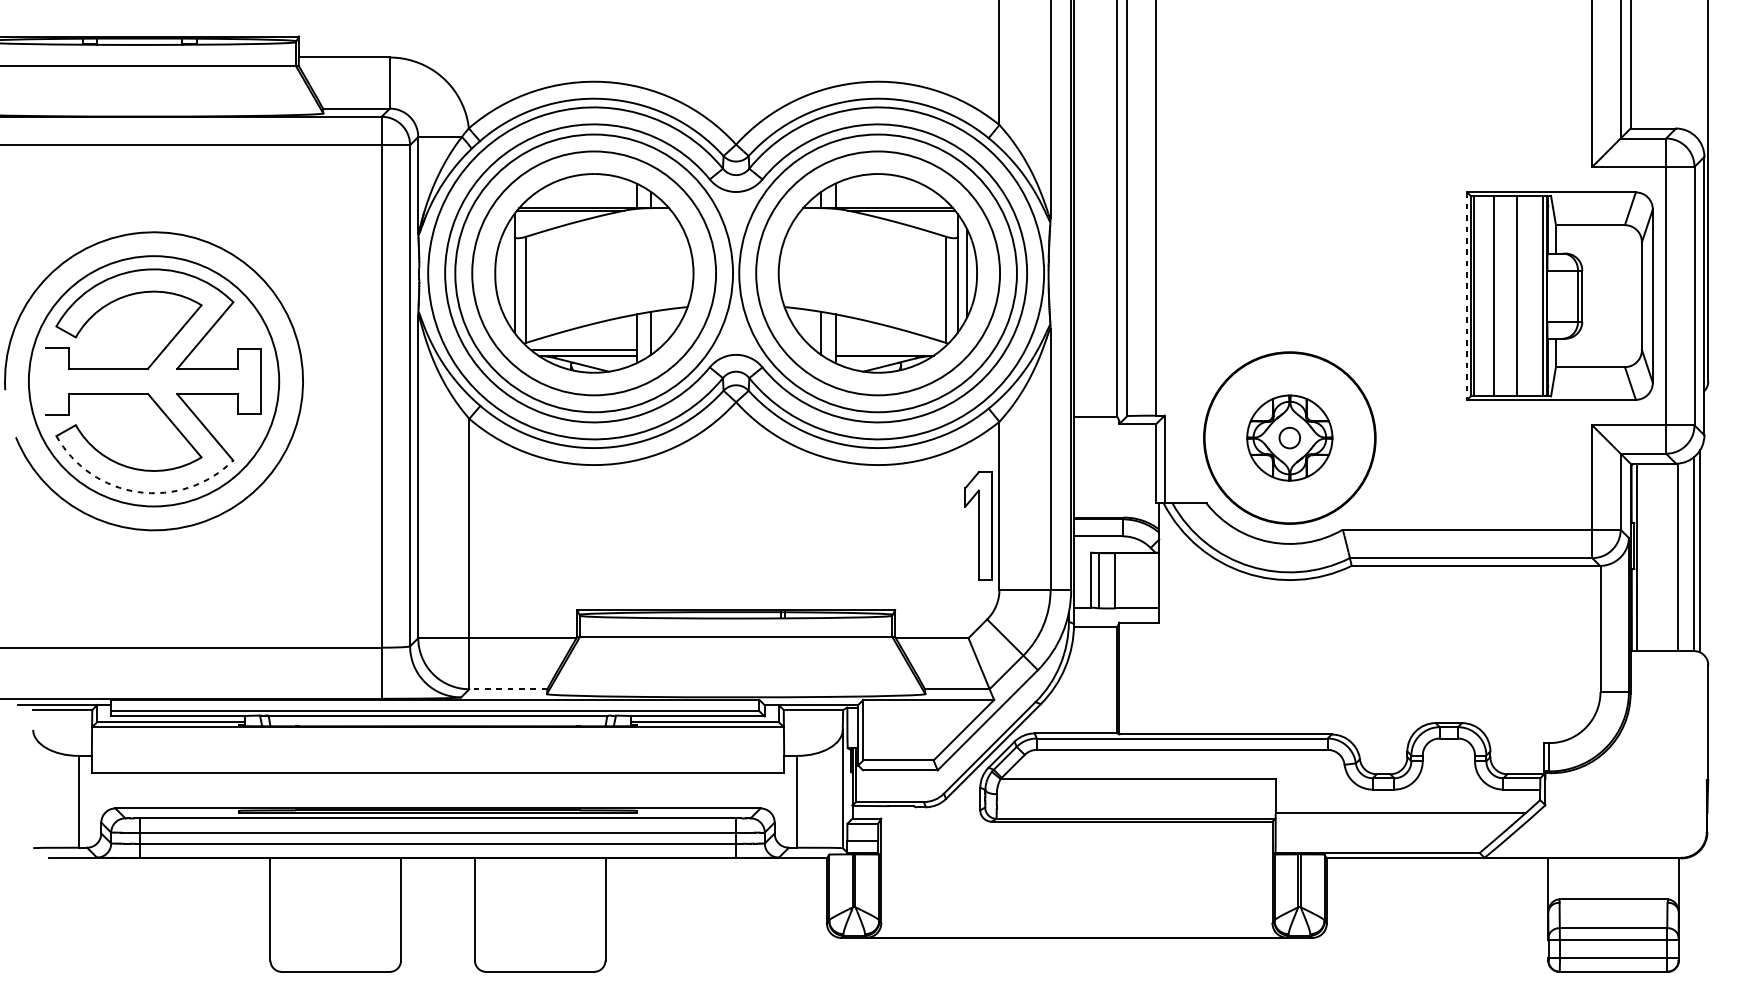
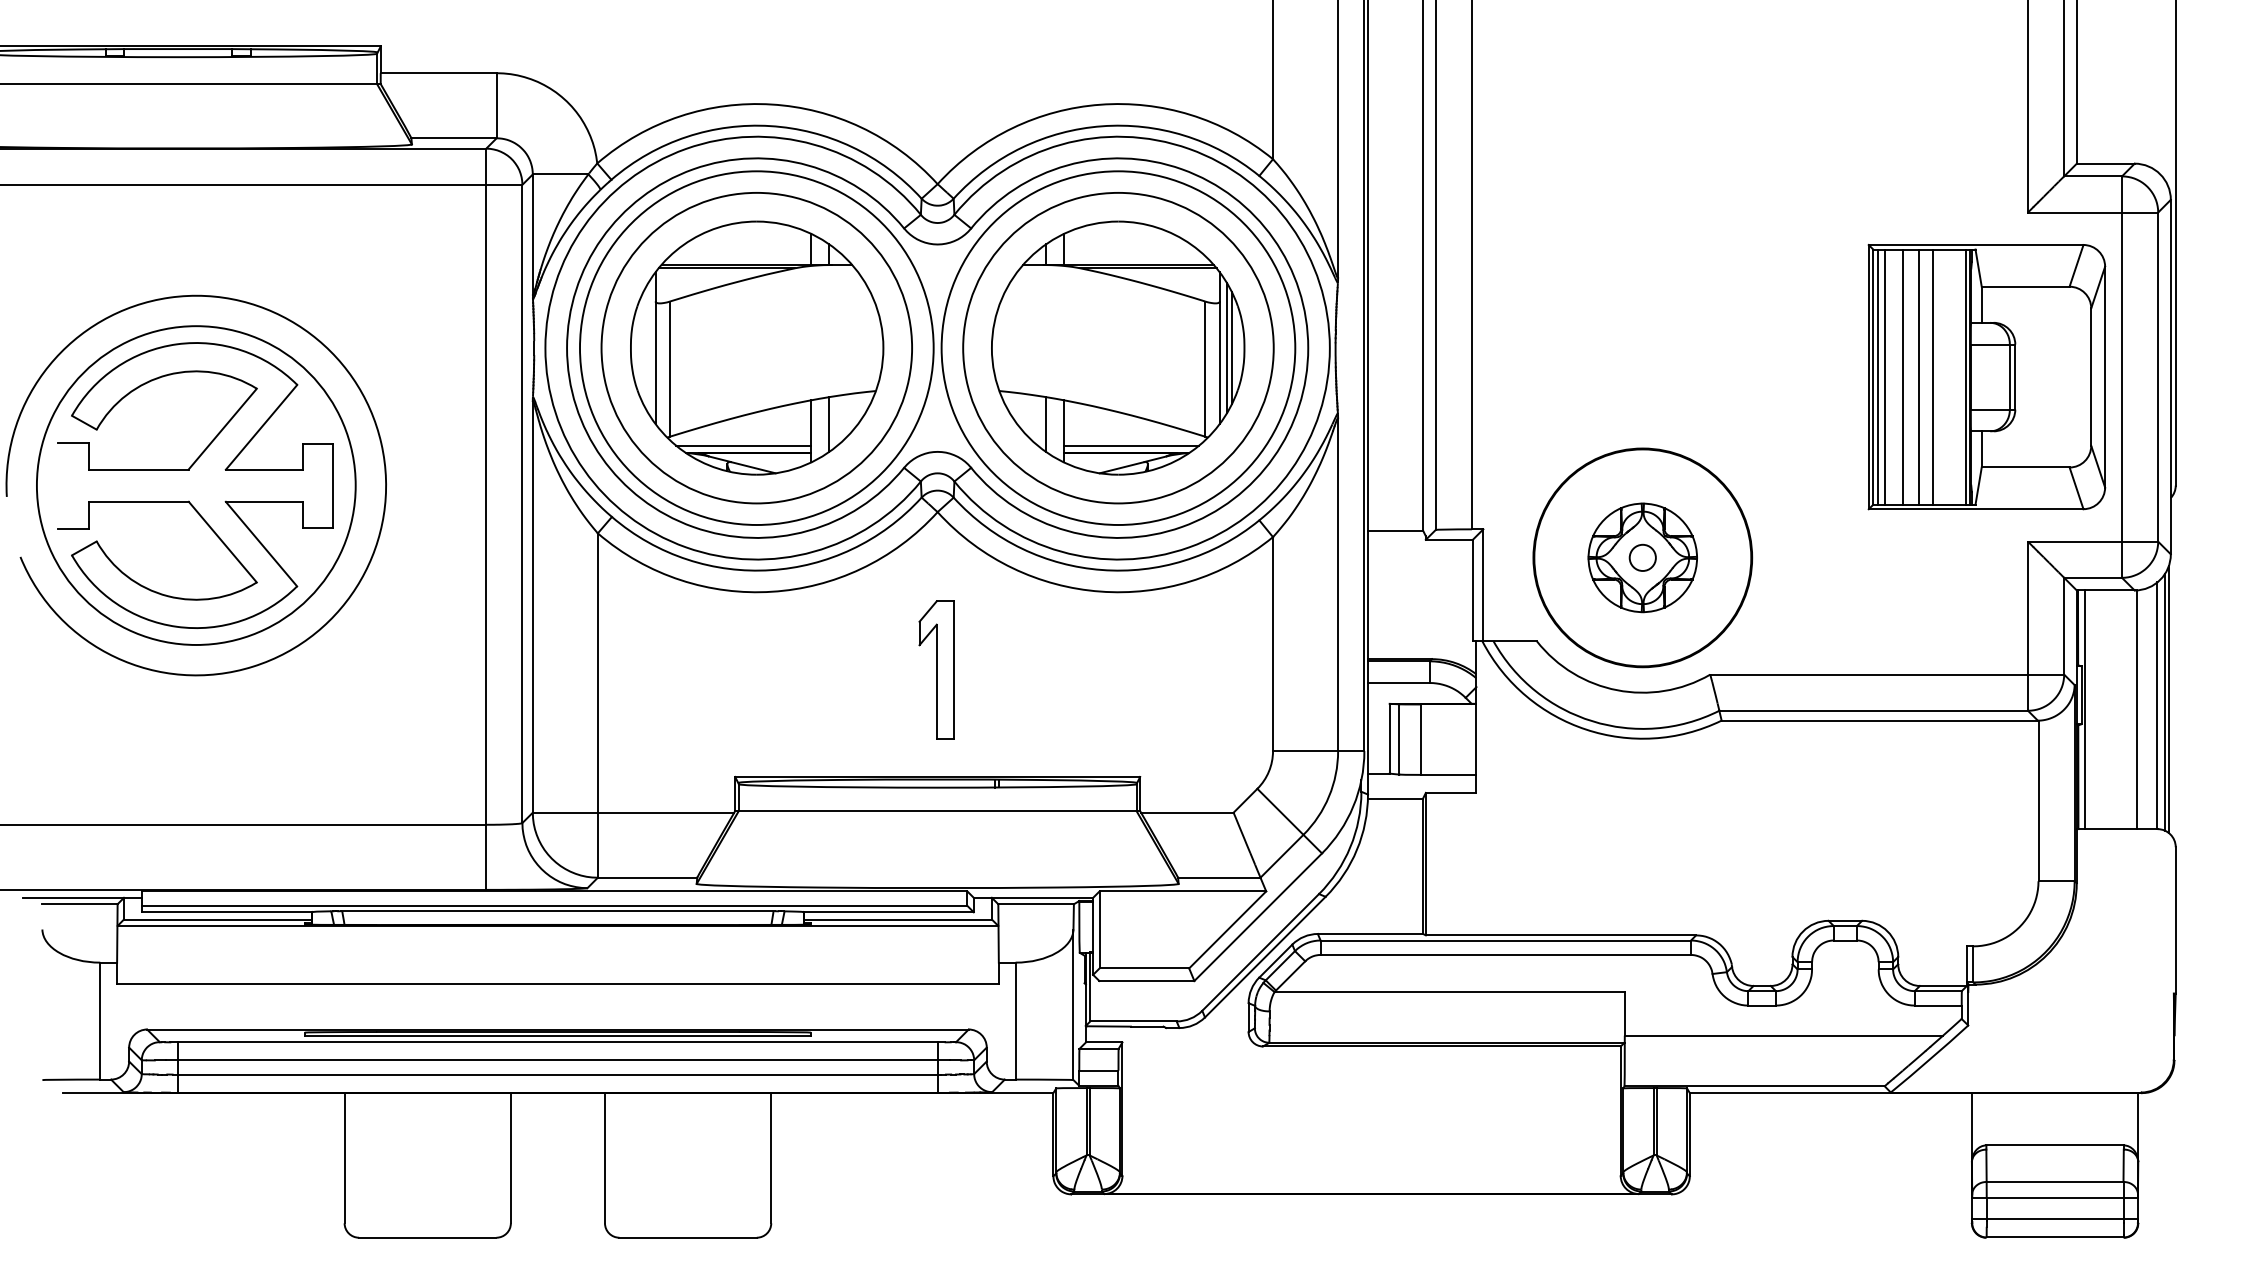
line: (962, 272) -> (1226, 347), added
line: (1479, 295) -> (1884, 376), added
line: (1506, 295) -> (1918, 376), added
line: (1467, 296) -> (1868, 377), dashed -> solid
line: (888, 349) -> (1131, 445), added
arc: (138, 491) -> (176, 626), dashed -> solid
part: (978, 525) -> (936, 669), moved
line: (1702, 549) -> (2168, 699), added
line: (508, 689) -> (647, 877), dashed -> solid

